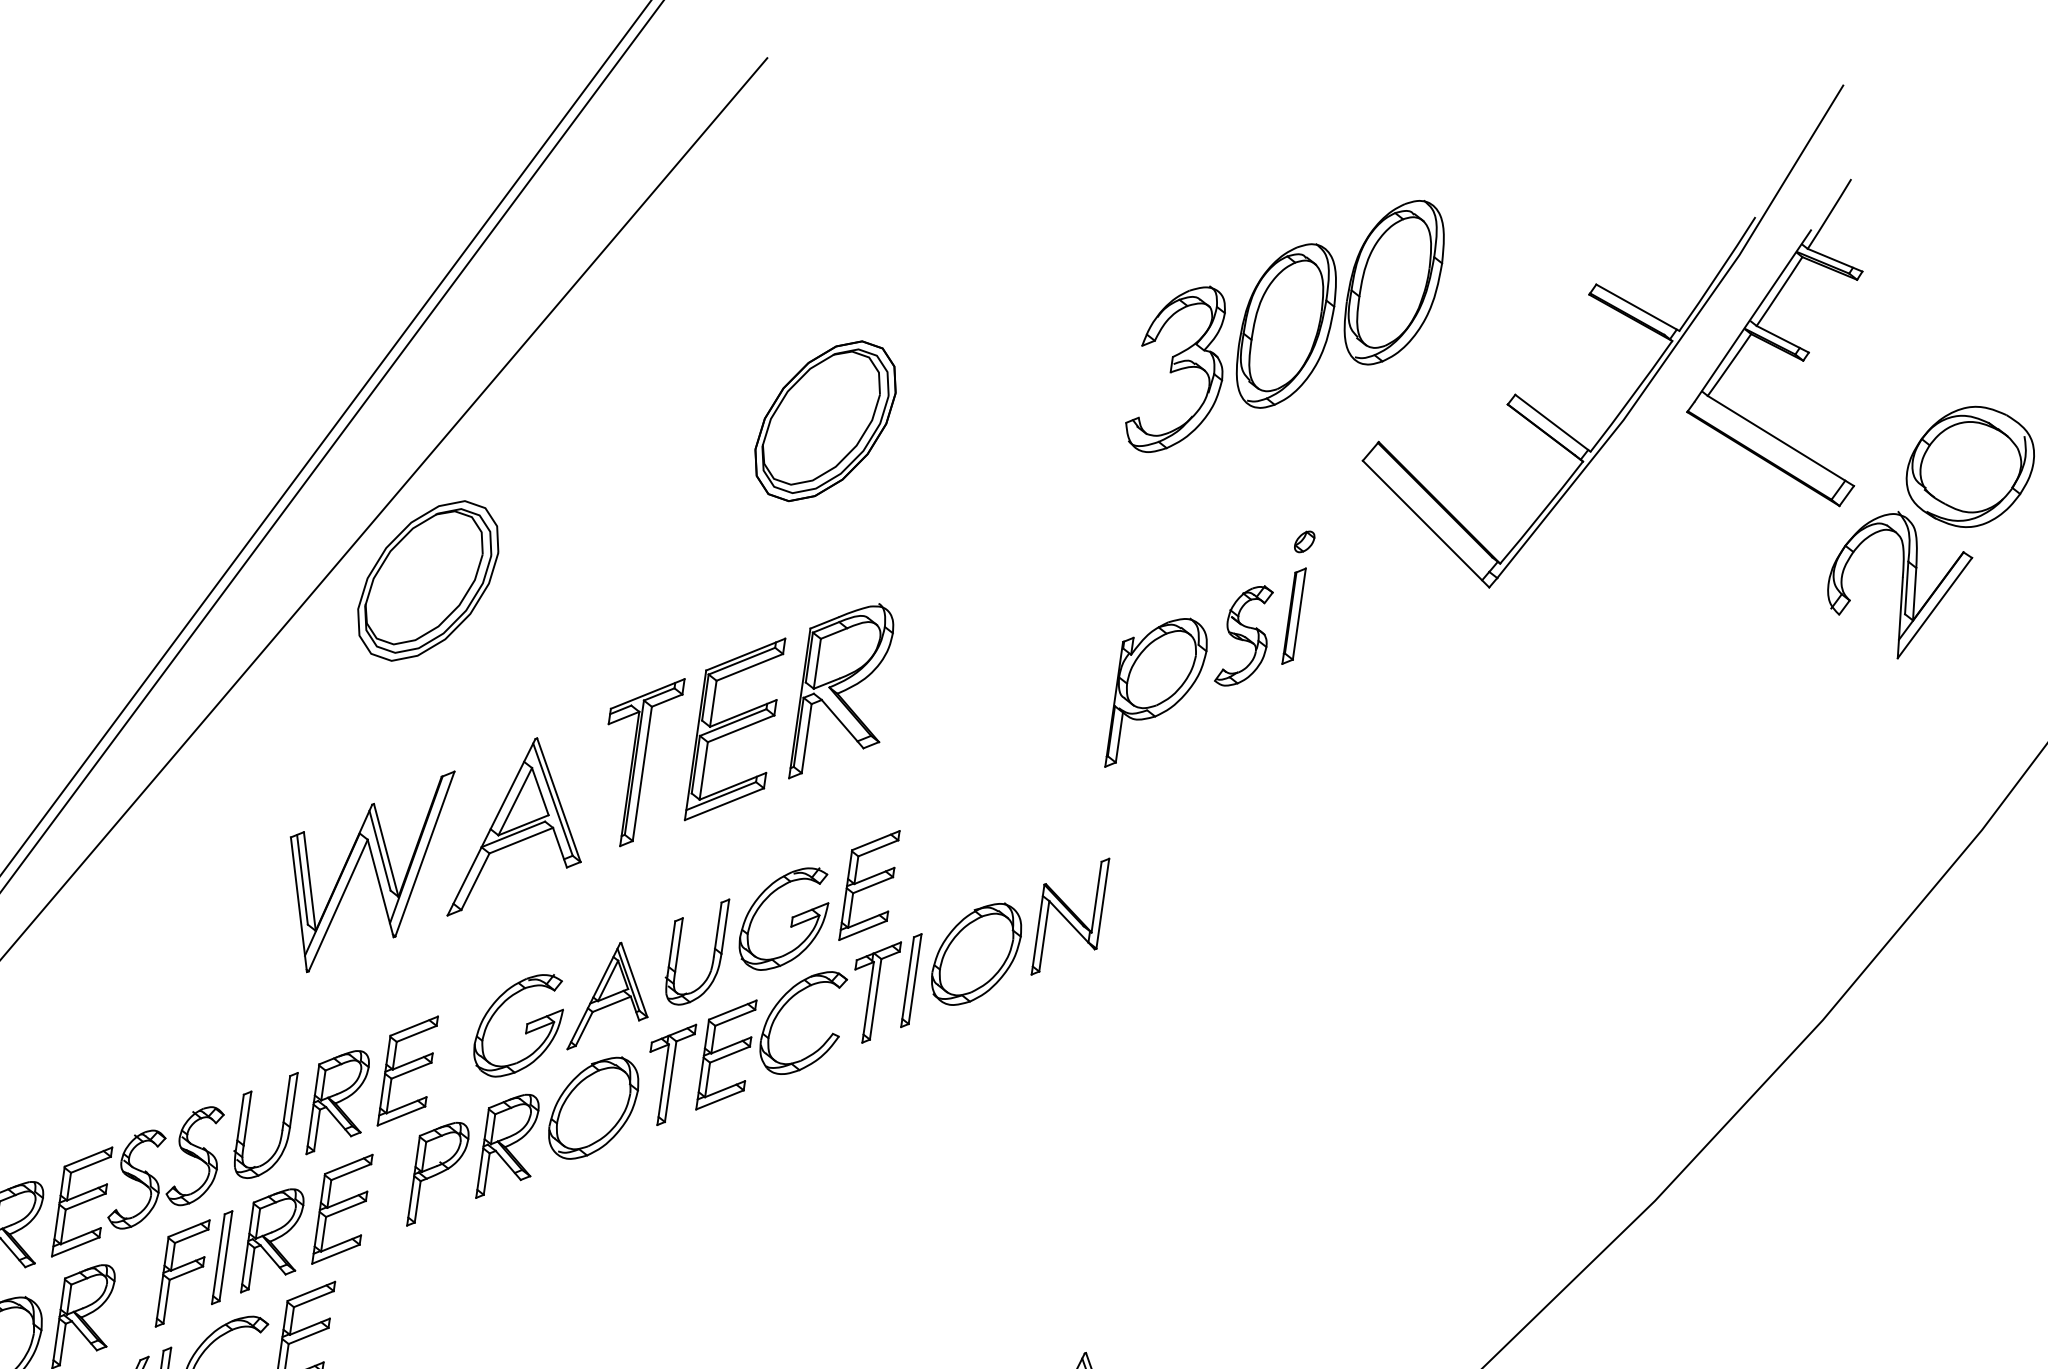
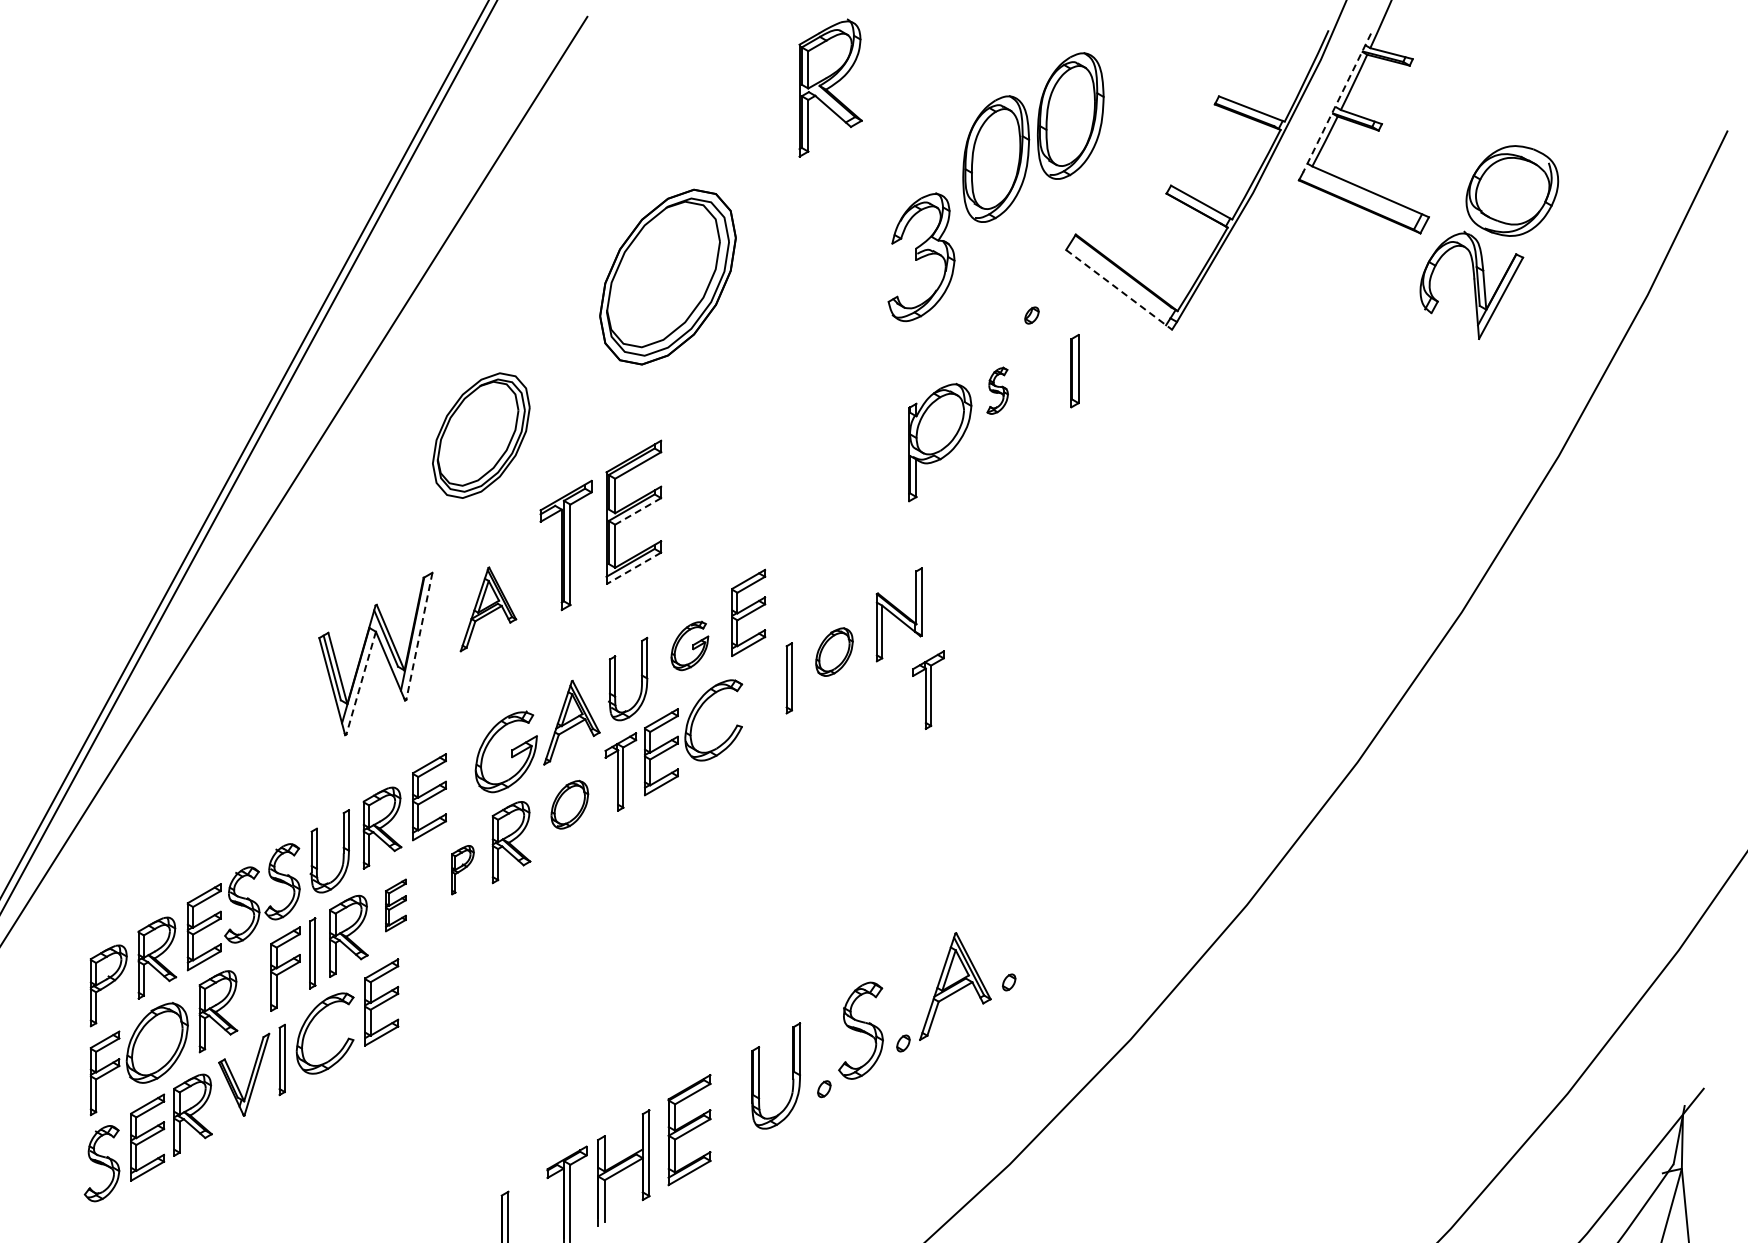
line: (1752, 316) -> (1336, 103), solid -> dashed
part: (1178, 369) -> (921, 257), moved
part: (824, 420) -> (667, 276), size x1.4
line: (1426, 525) -> (1119, 290), solid -> dashed
part: (428, 580) -> (481, 435), moved
part: (1293, 616) -> (1074, 371), moved
part: (1244, 635) -> (997, 390), size x0.6
part: (843, 691) -> (830, 87), moved
line: (741, 728) -> (638, 511), solid -> dashed
line: (724, 804) -> (633, 568), solid -> dashed
part: (522, 831) -> (488, 609), size x0.6
line: (425, 854) -> (419, 636), solid -> dashed
line: (338, 906) -> (361, 683), solid -> dashed
part: (784, 917) -> (689, 645), size x0.6
part: (976, 953) -> (834, 651), size x0.6
part: (873, 990) -> (928, 689), moved
part: (593, 1107) -> (569, 804), size x0.6
part: (438, 1173) -> (462, 869), size x0.6
part: (341, 1209) -> (395, 905), size x0.6

